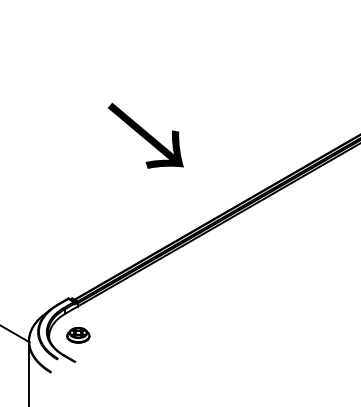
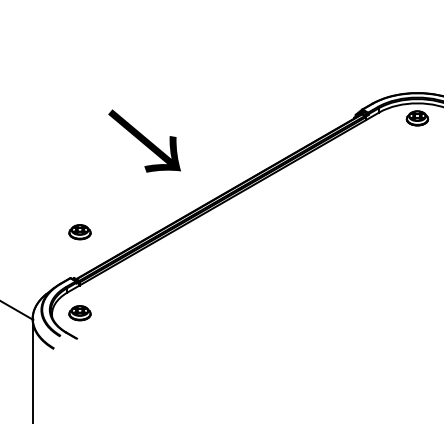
text: (145, 135) -> (144, 140), moved
part: (77, 251) -> (79, 232), added

